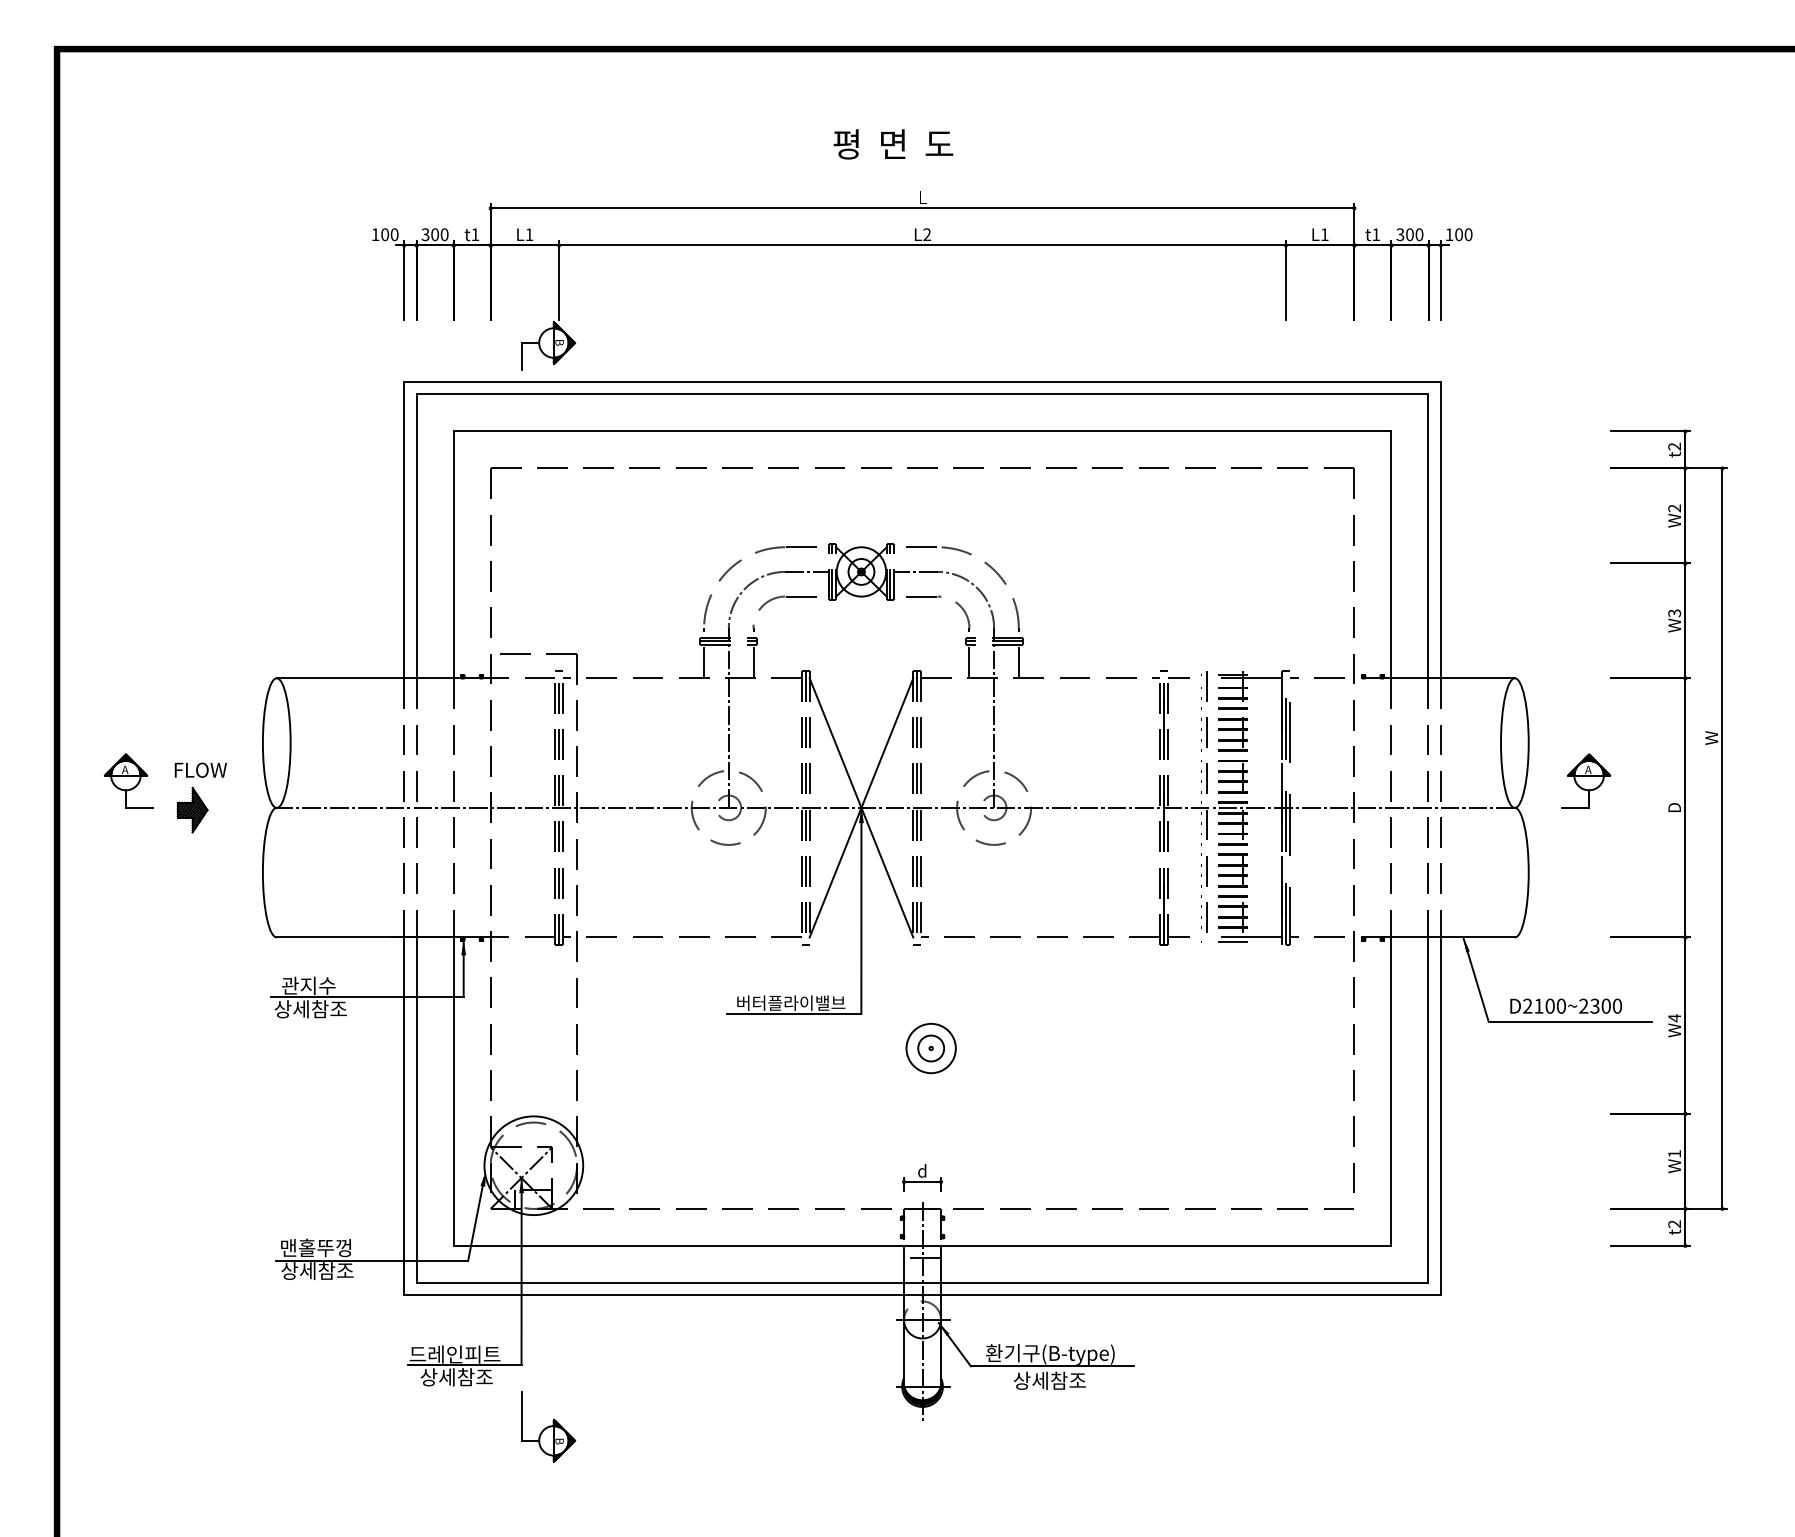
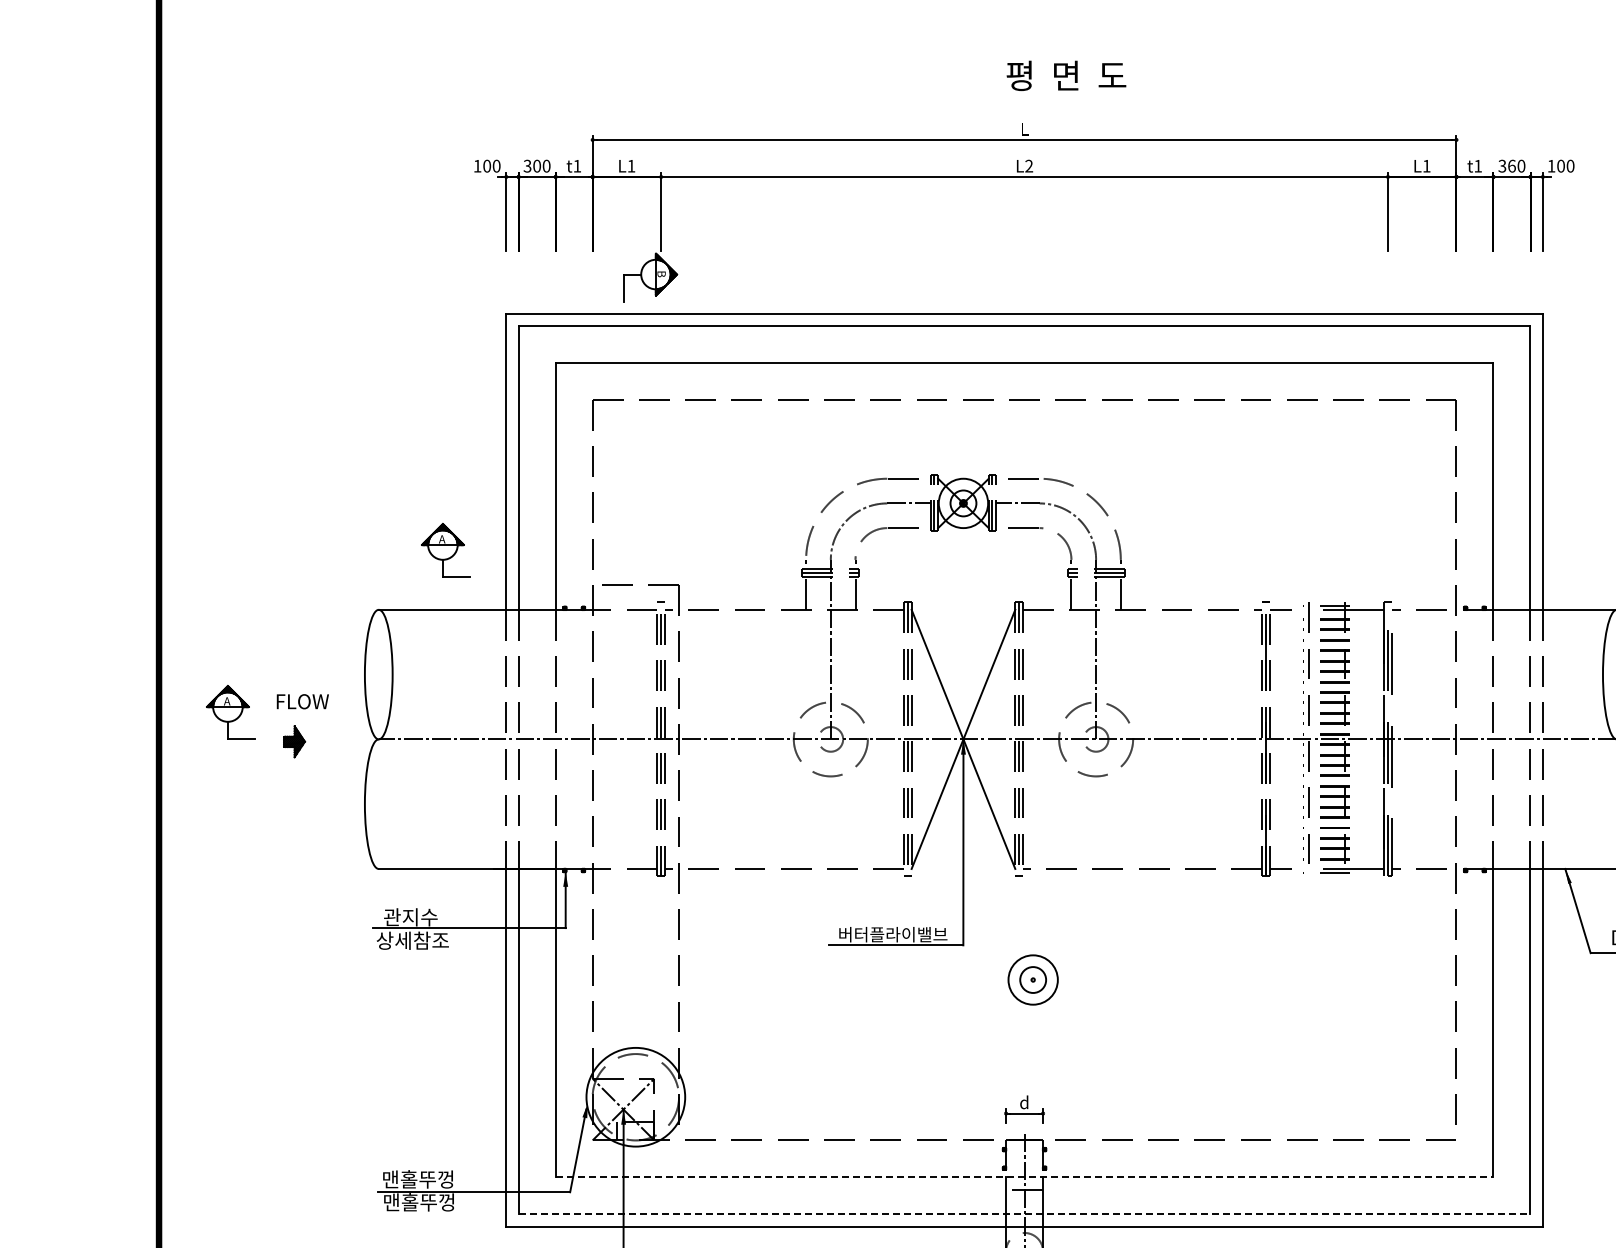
text: (893, 144) -> (1066, 76), moved
text: (1409, 234) -> (1511, 166), 300 -> 360
part: (343, 618) -> (445, 550), added
part: (192, 810) -> (294, 742), size x0.7
line: (922, 1245) -> (1024, 1177), solid -> dashed
text: (317, 1271) -> (419, 1203), 상세참조 -> 맨홀뚜껑
line: (922, 1282) -> (1024, 1214), solid -> dashed

